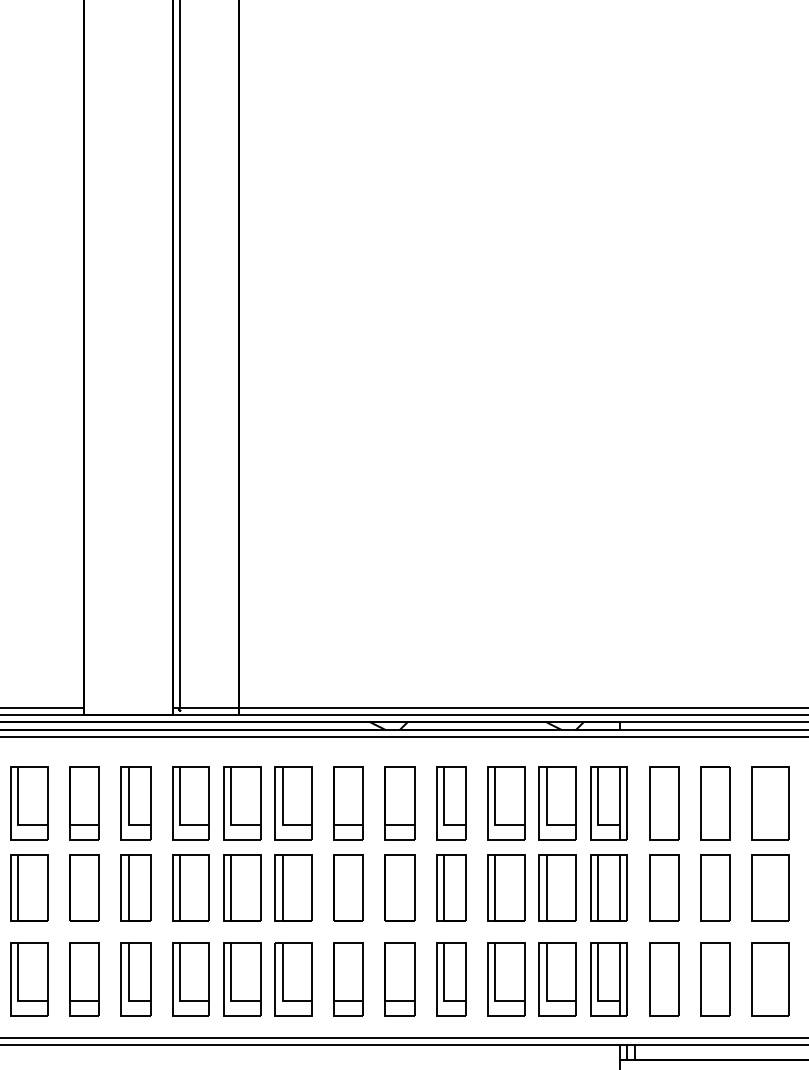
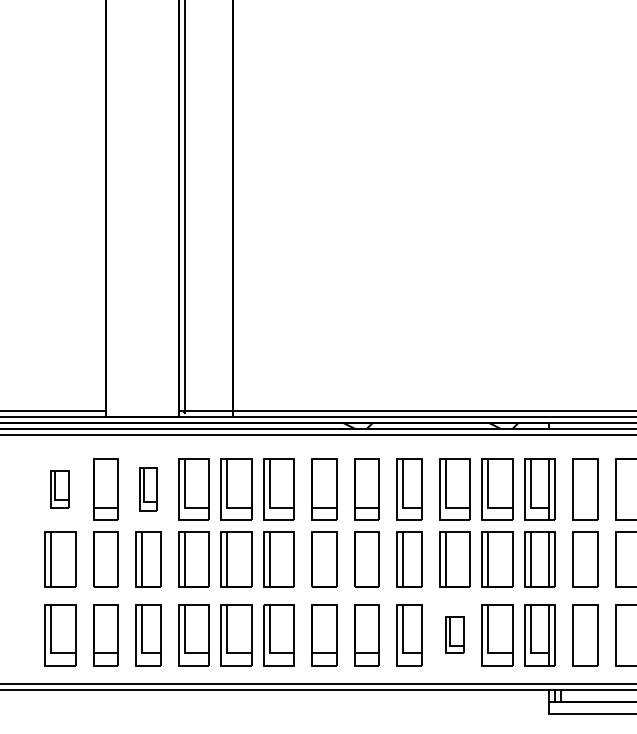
part: (29, 803) -> (60, 489), size x0.6
part: (135, 803) -> (148, 489), size x0.7
part: (506, 979) -> (455, 635), size x0.6

